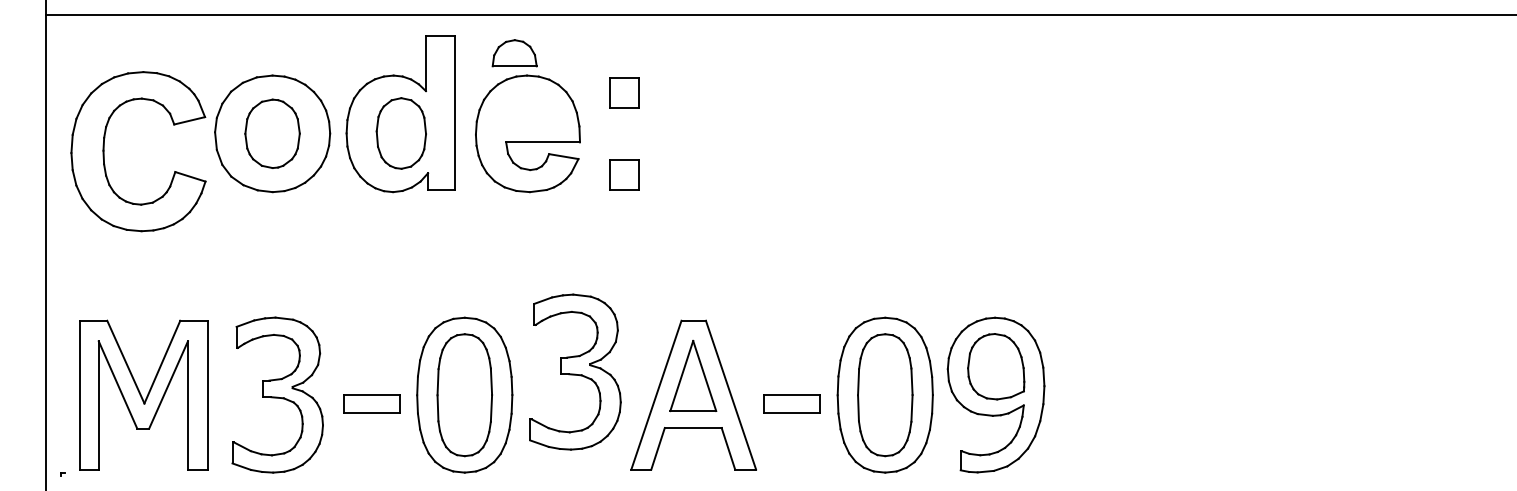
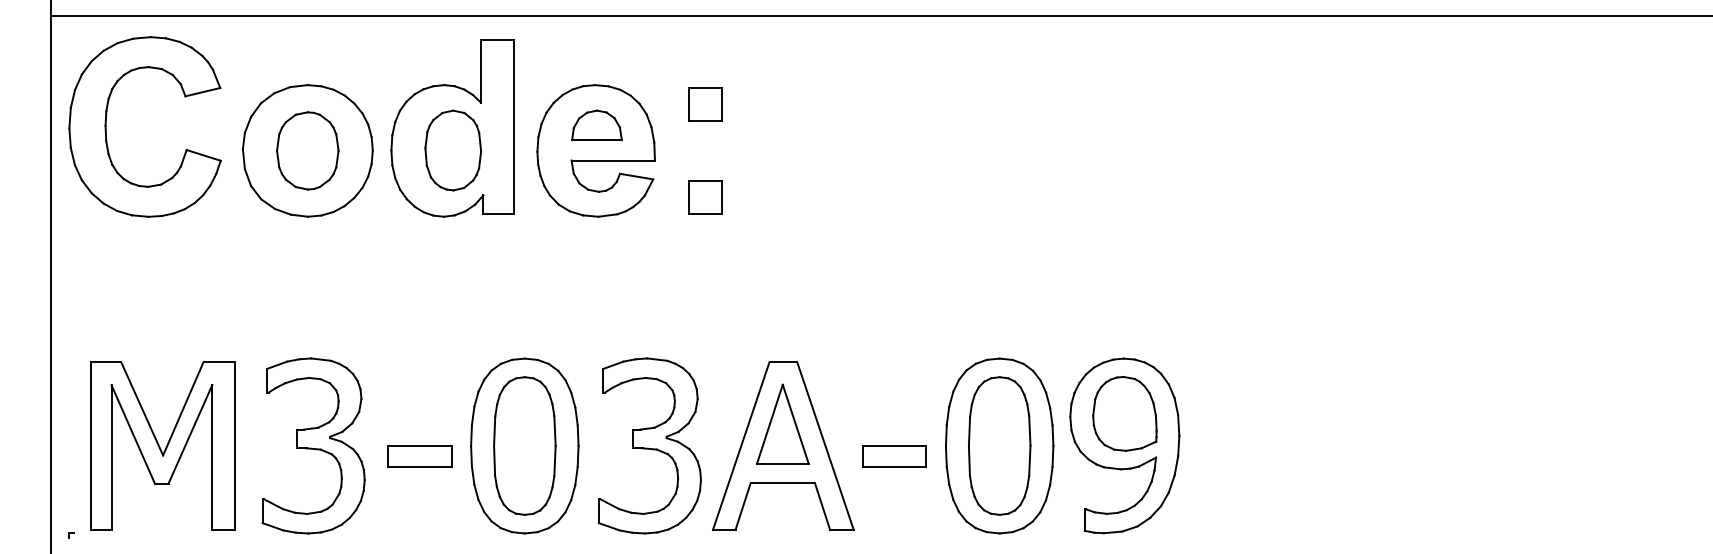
part: (514, 53) -> (596, 125), moved
part: (104, 151) -> (106, 126), moved
part: (575, 371) -> (649, 445), moved

